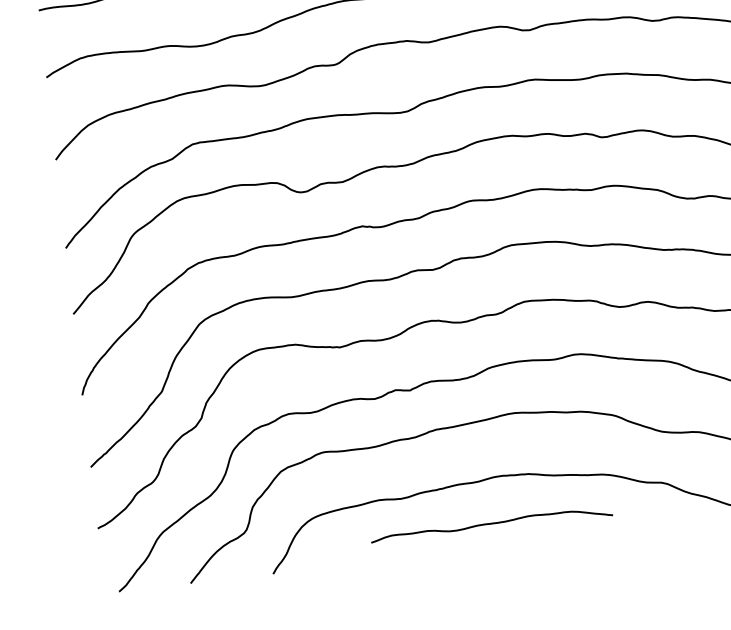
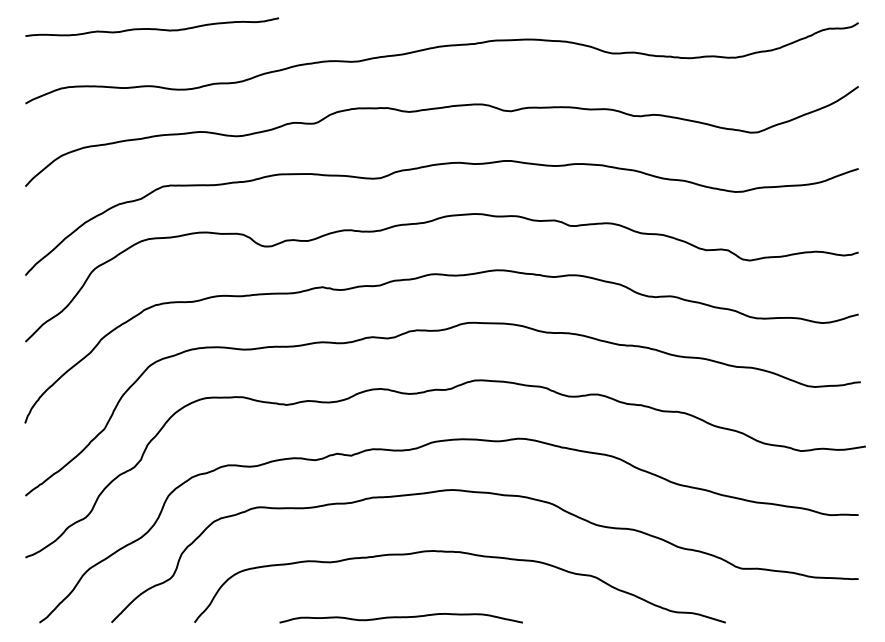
curve: (490, 524) -> (400, 618), moved

